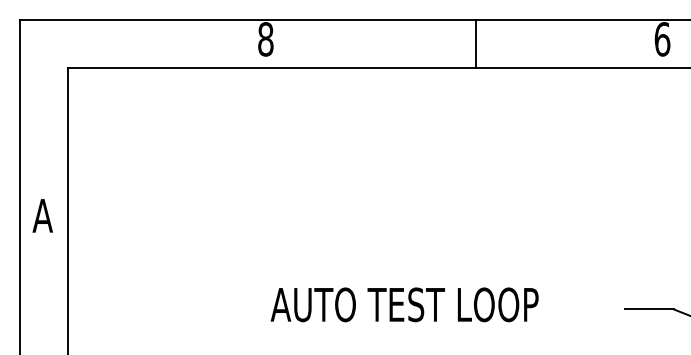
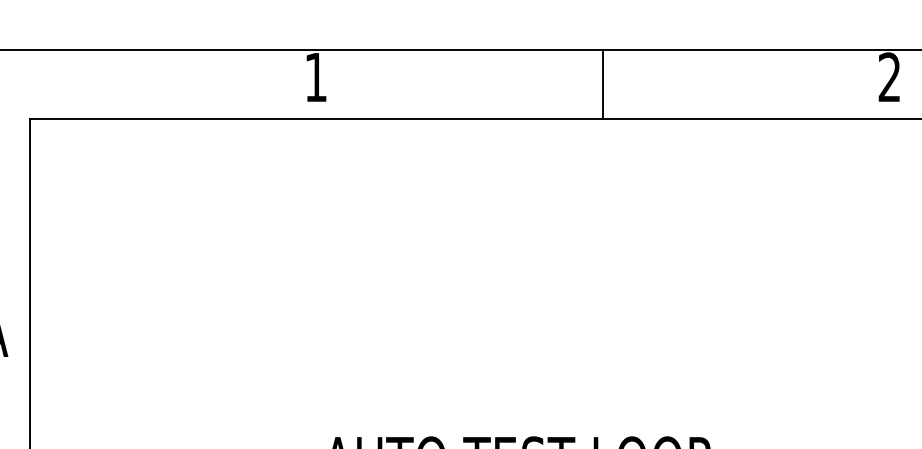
text: (265, 39) -> (315, 77), 8 -> 1
text: (662, 39) -> (889, 77), 6 -> 2
line: (475, 44) -> (603, 84), moved

